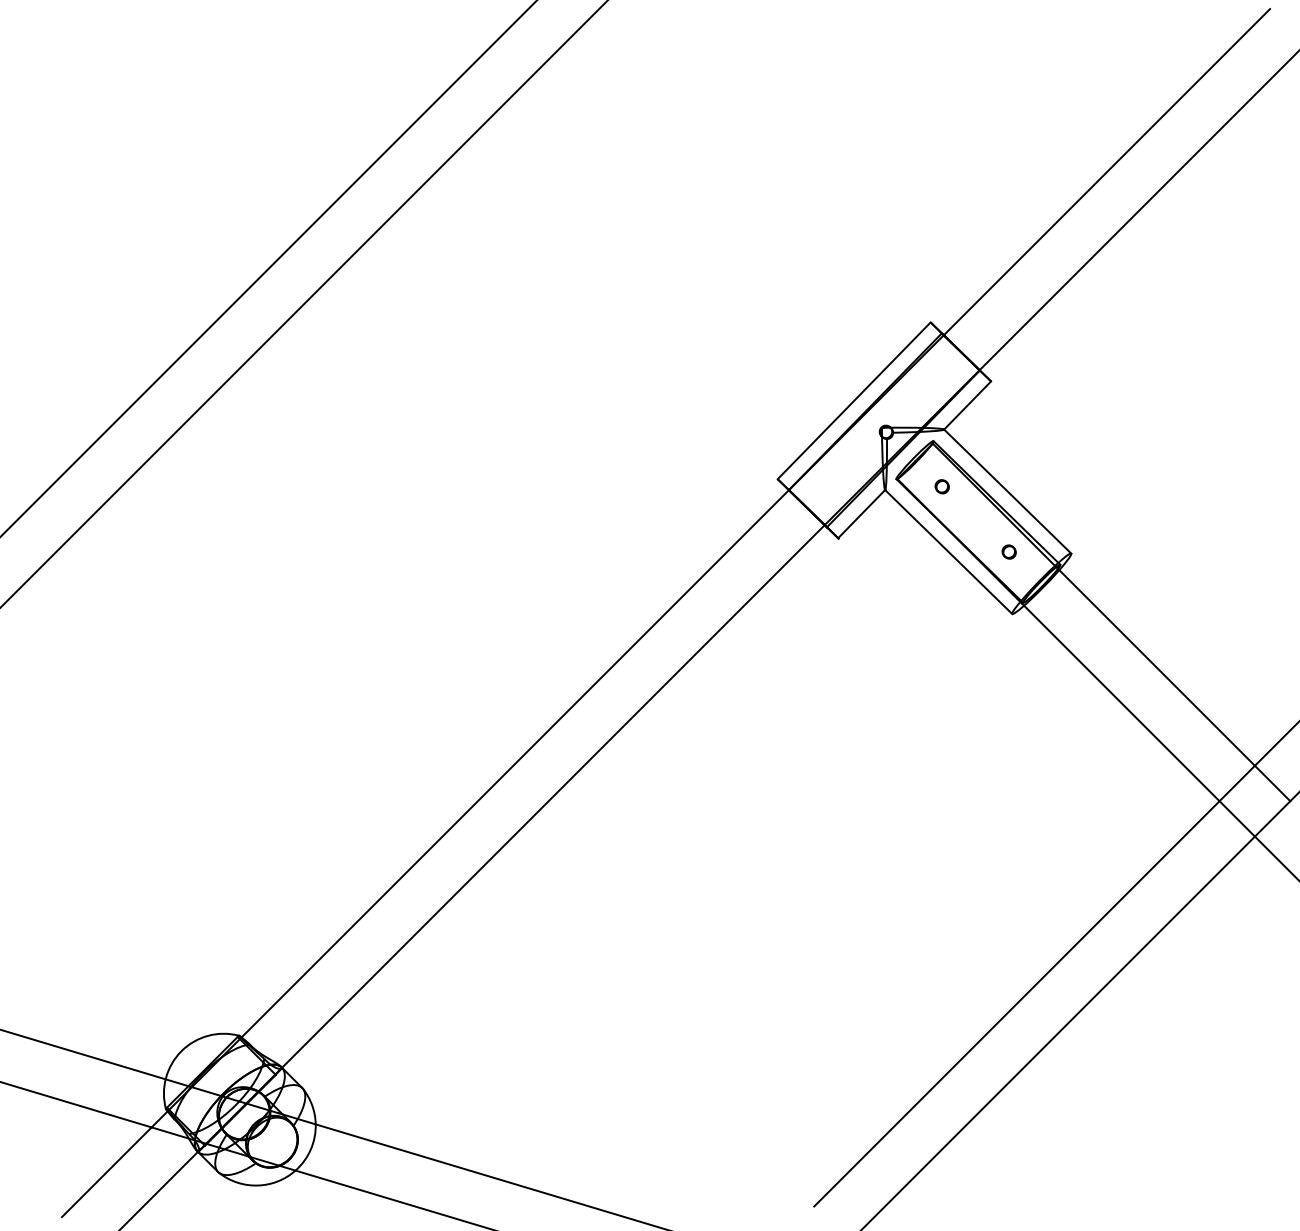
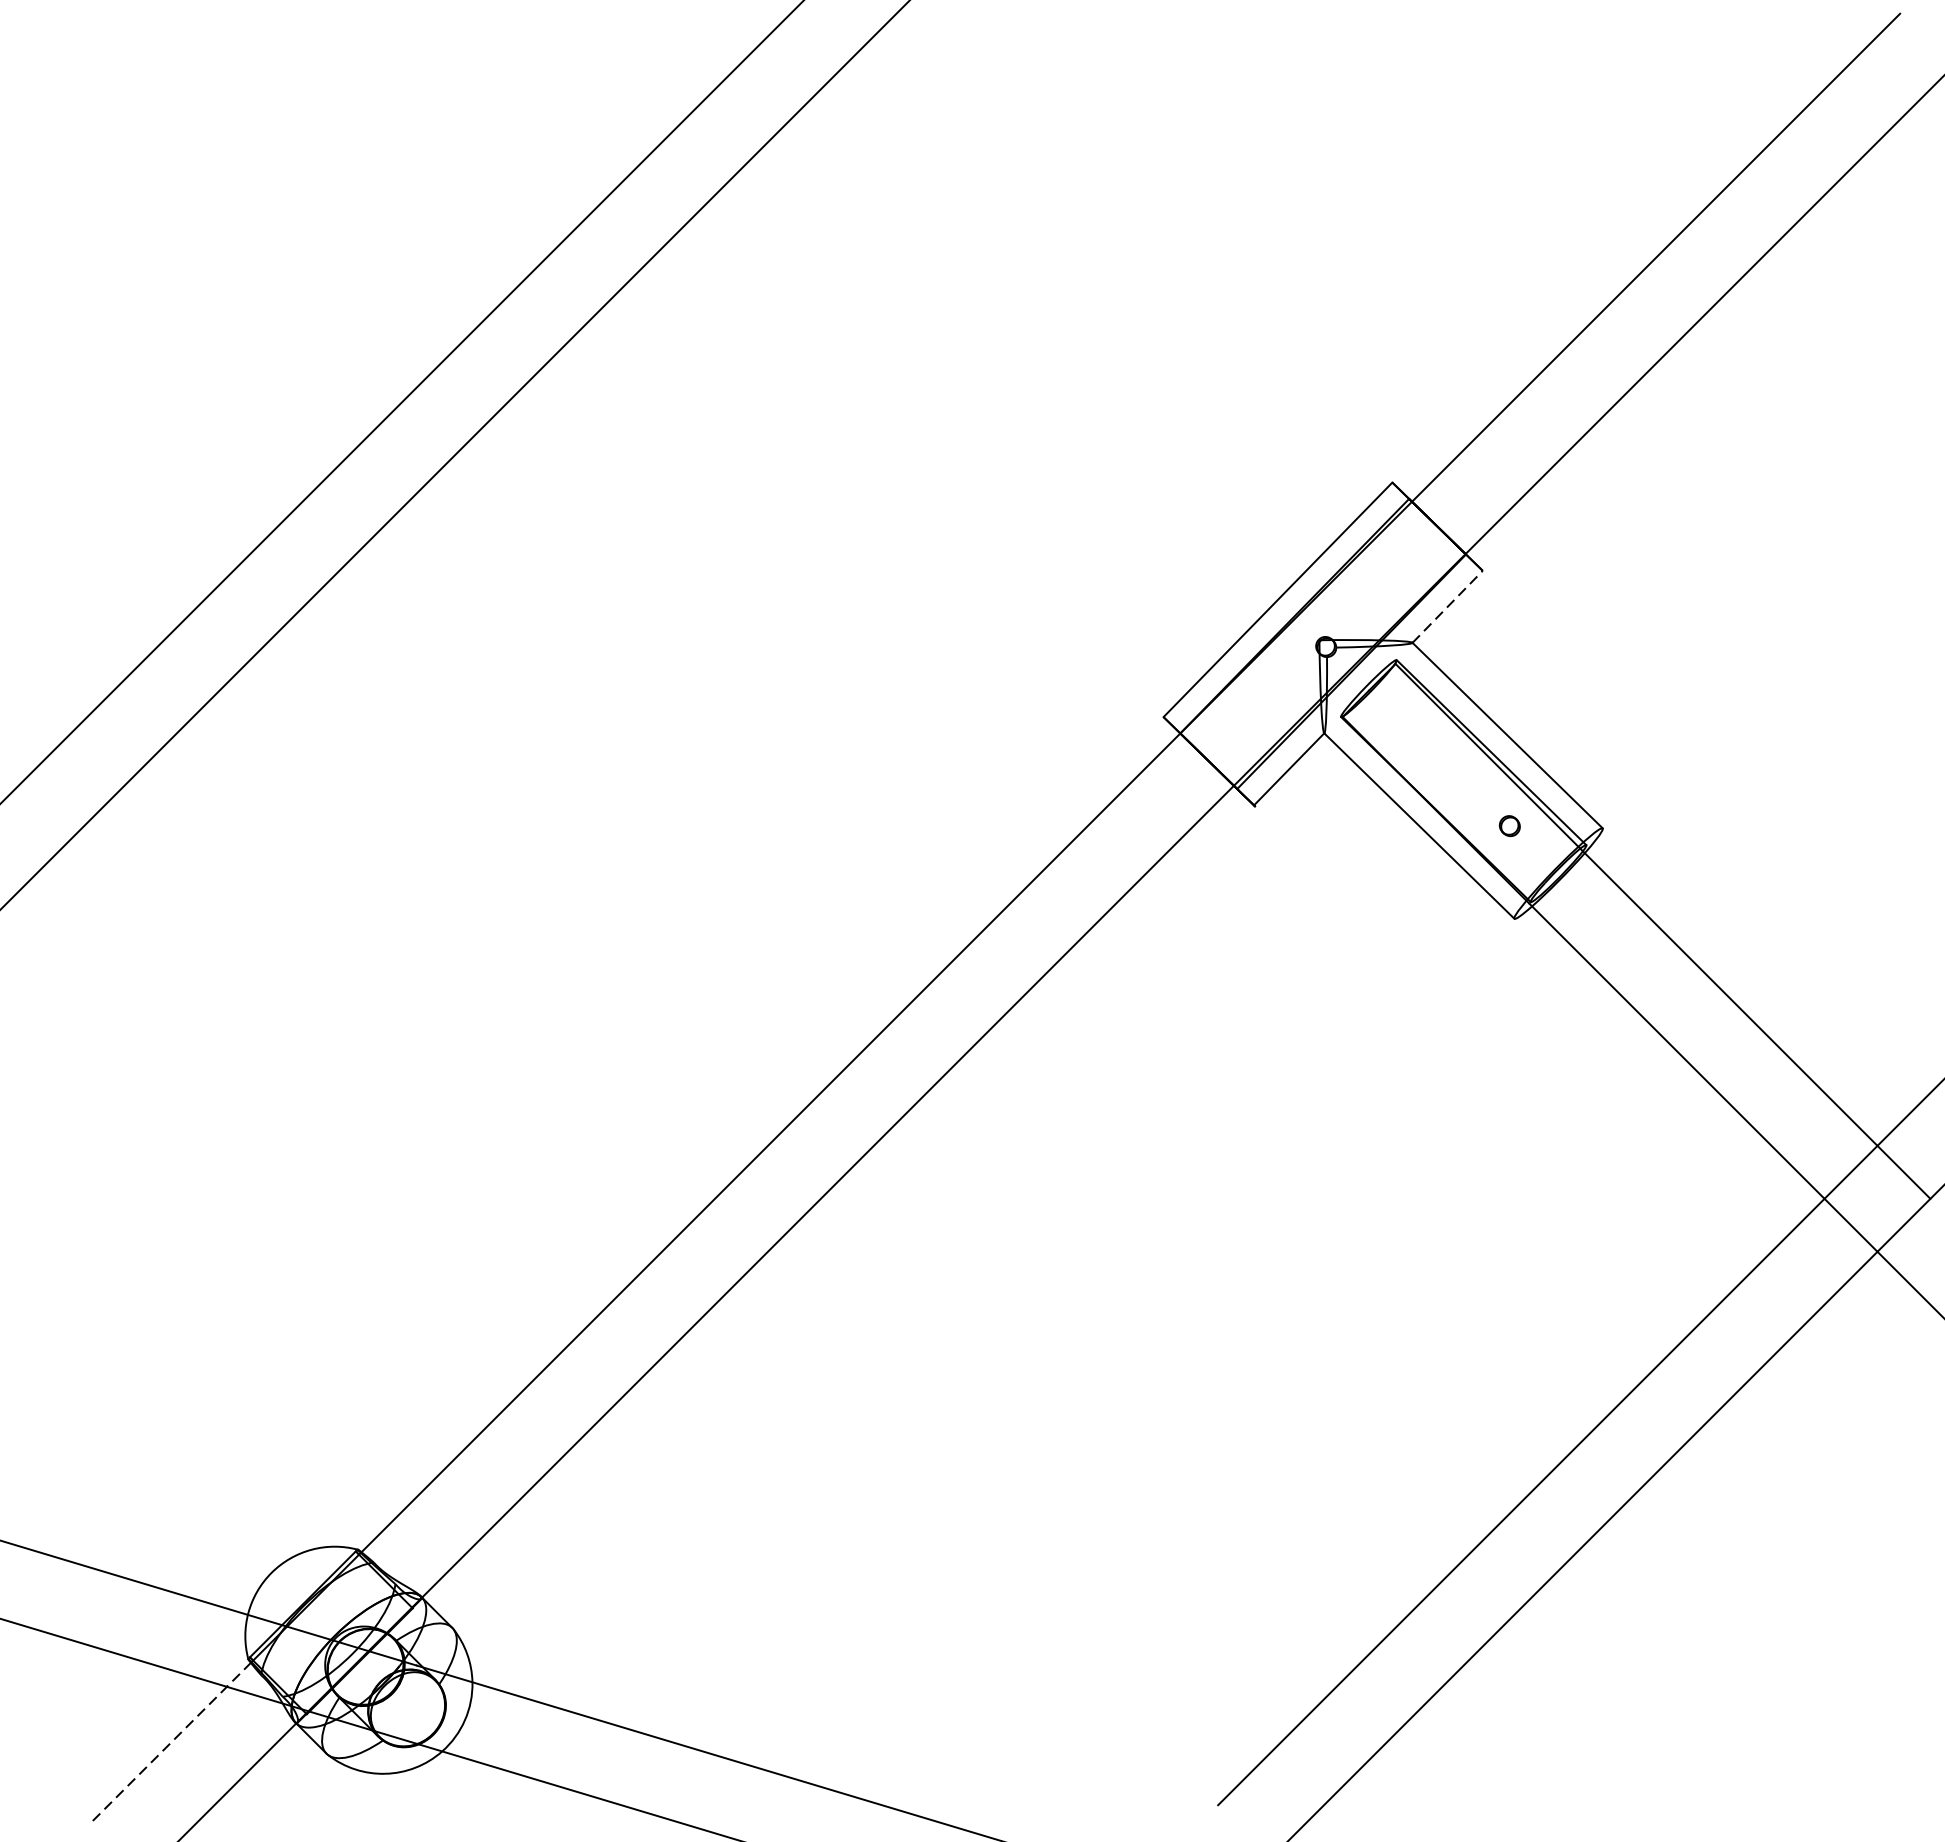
line: (967, 405) -> (1447, 606), solid -> dashed
part: (941, 486) -> (1408, 728), removed
line: (114, 1164) -> (171, 1742), solid -> dashed

